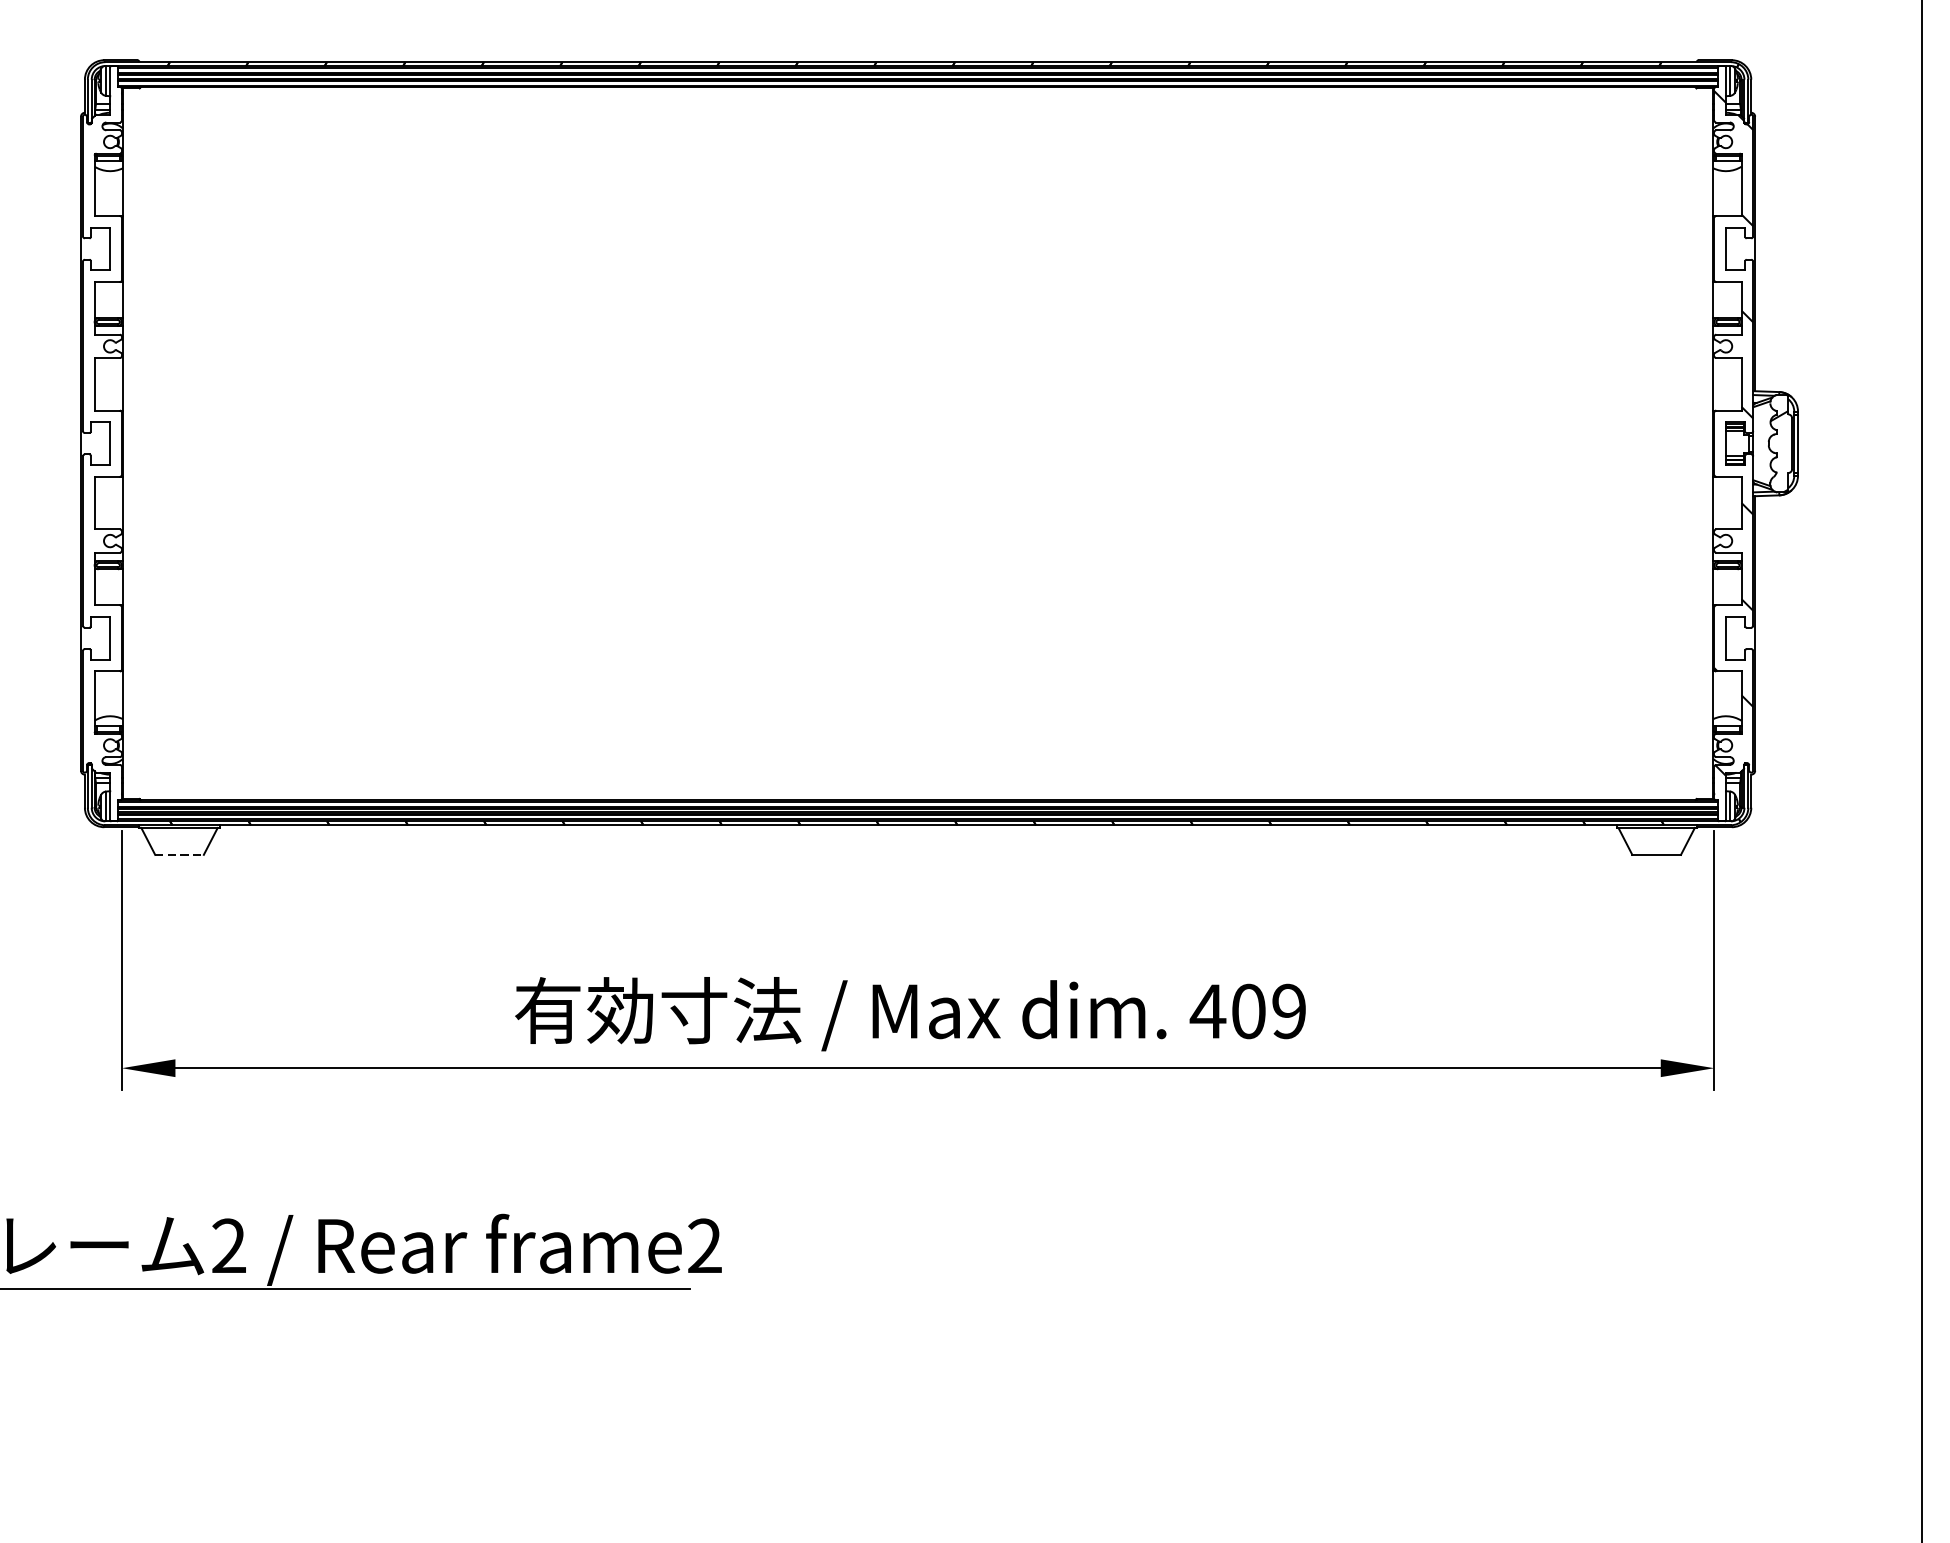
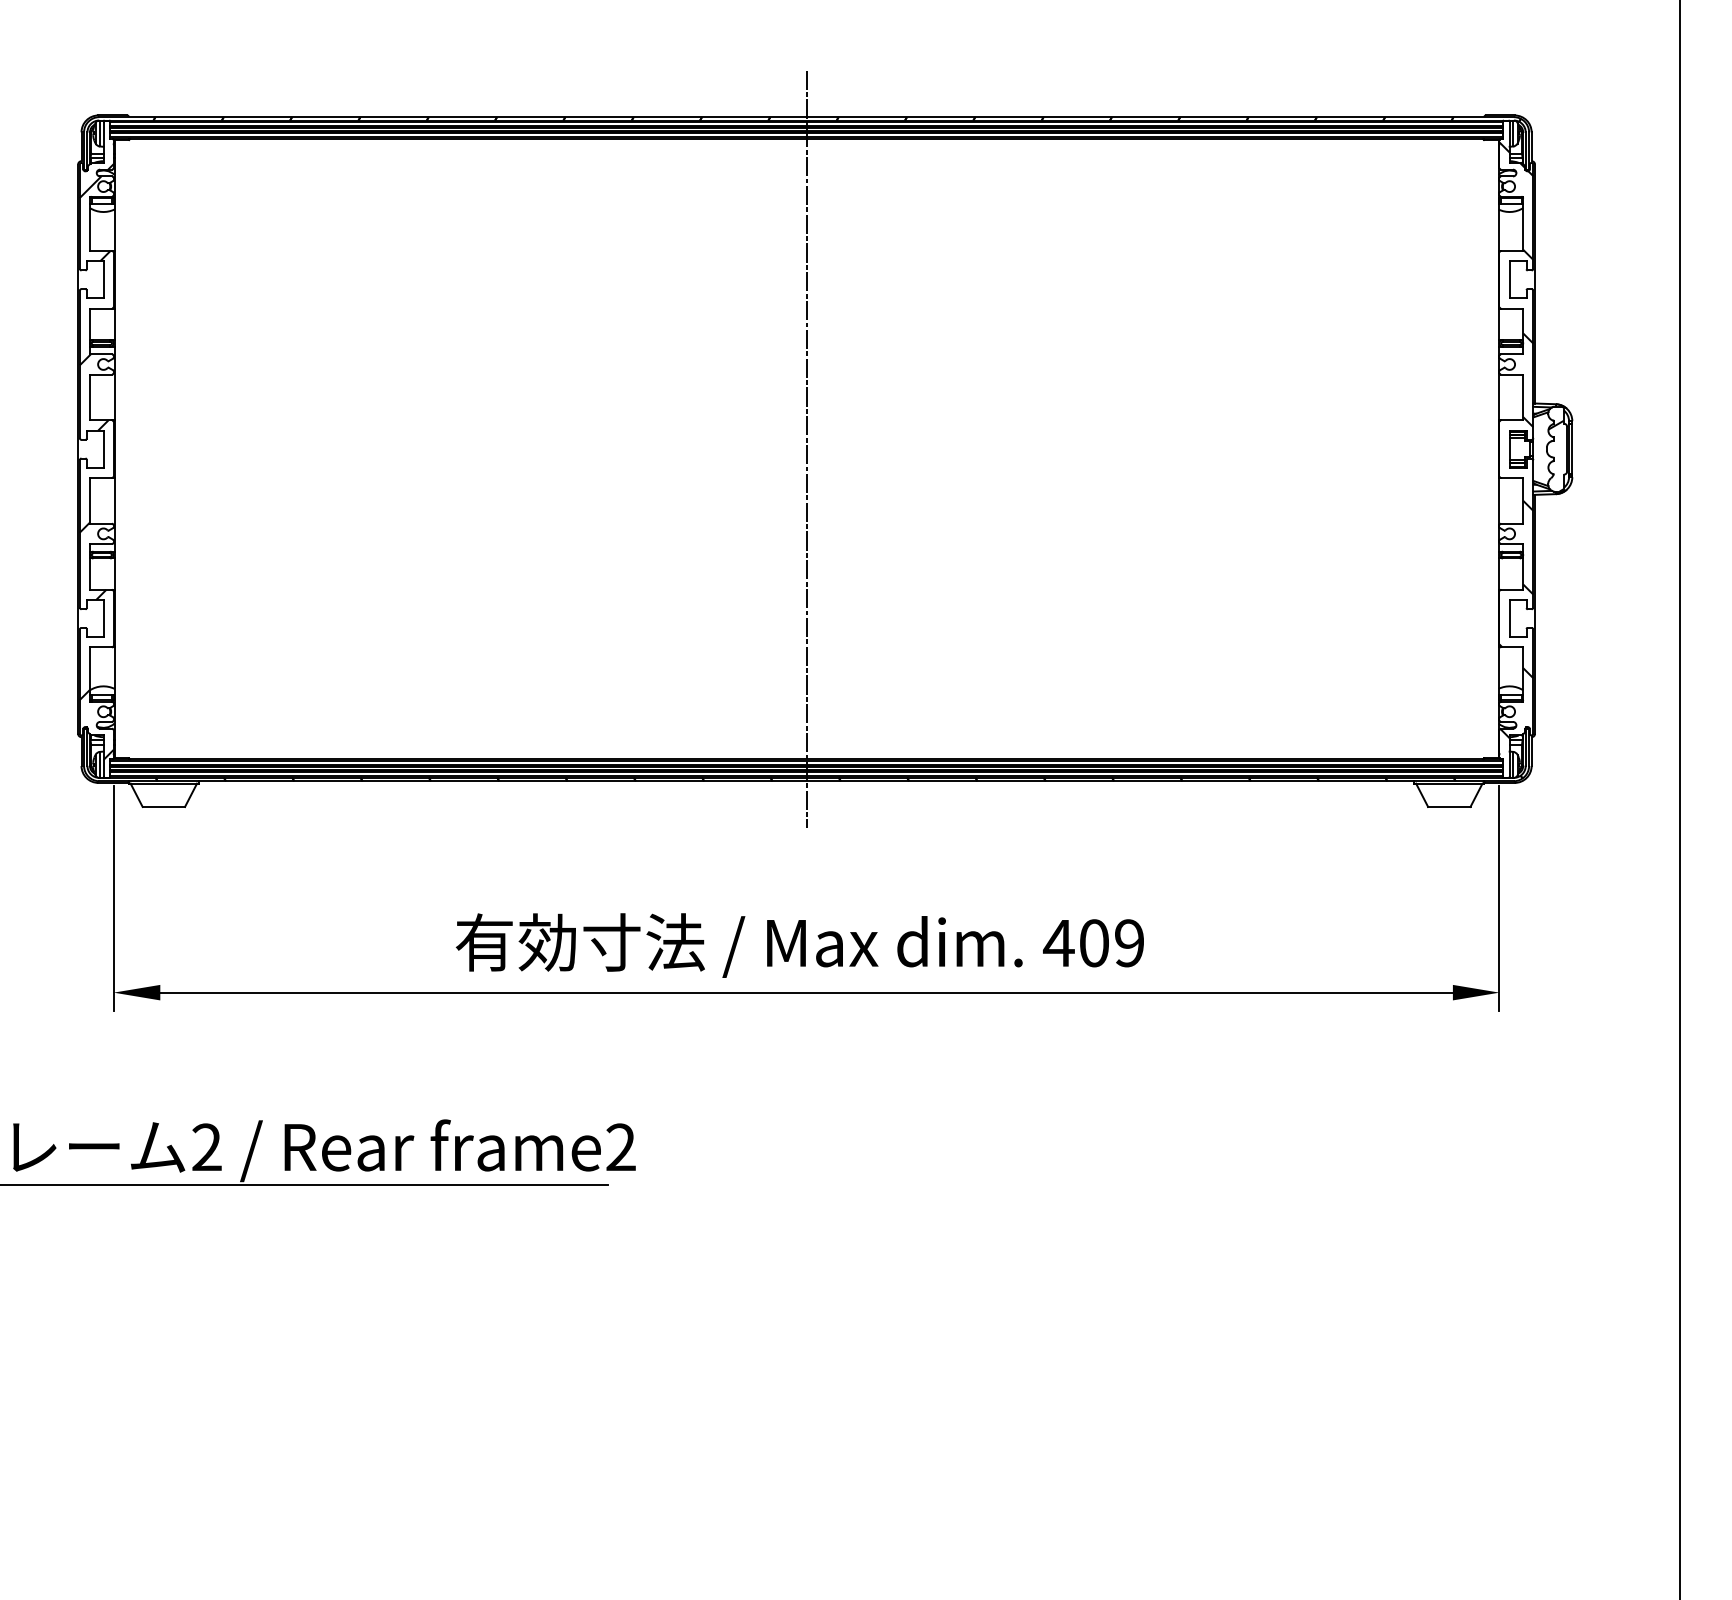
line: (917, 442) -> (806, 448), added
hatch: (102, 459) -> (96, 462), added
line: (180, 854) -> (164, 806), dashed -> solid

